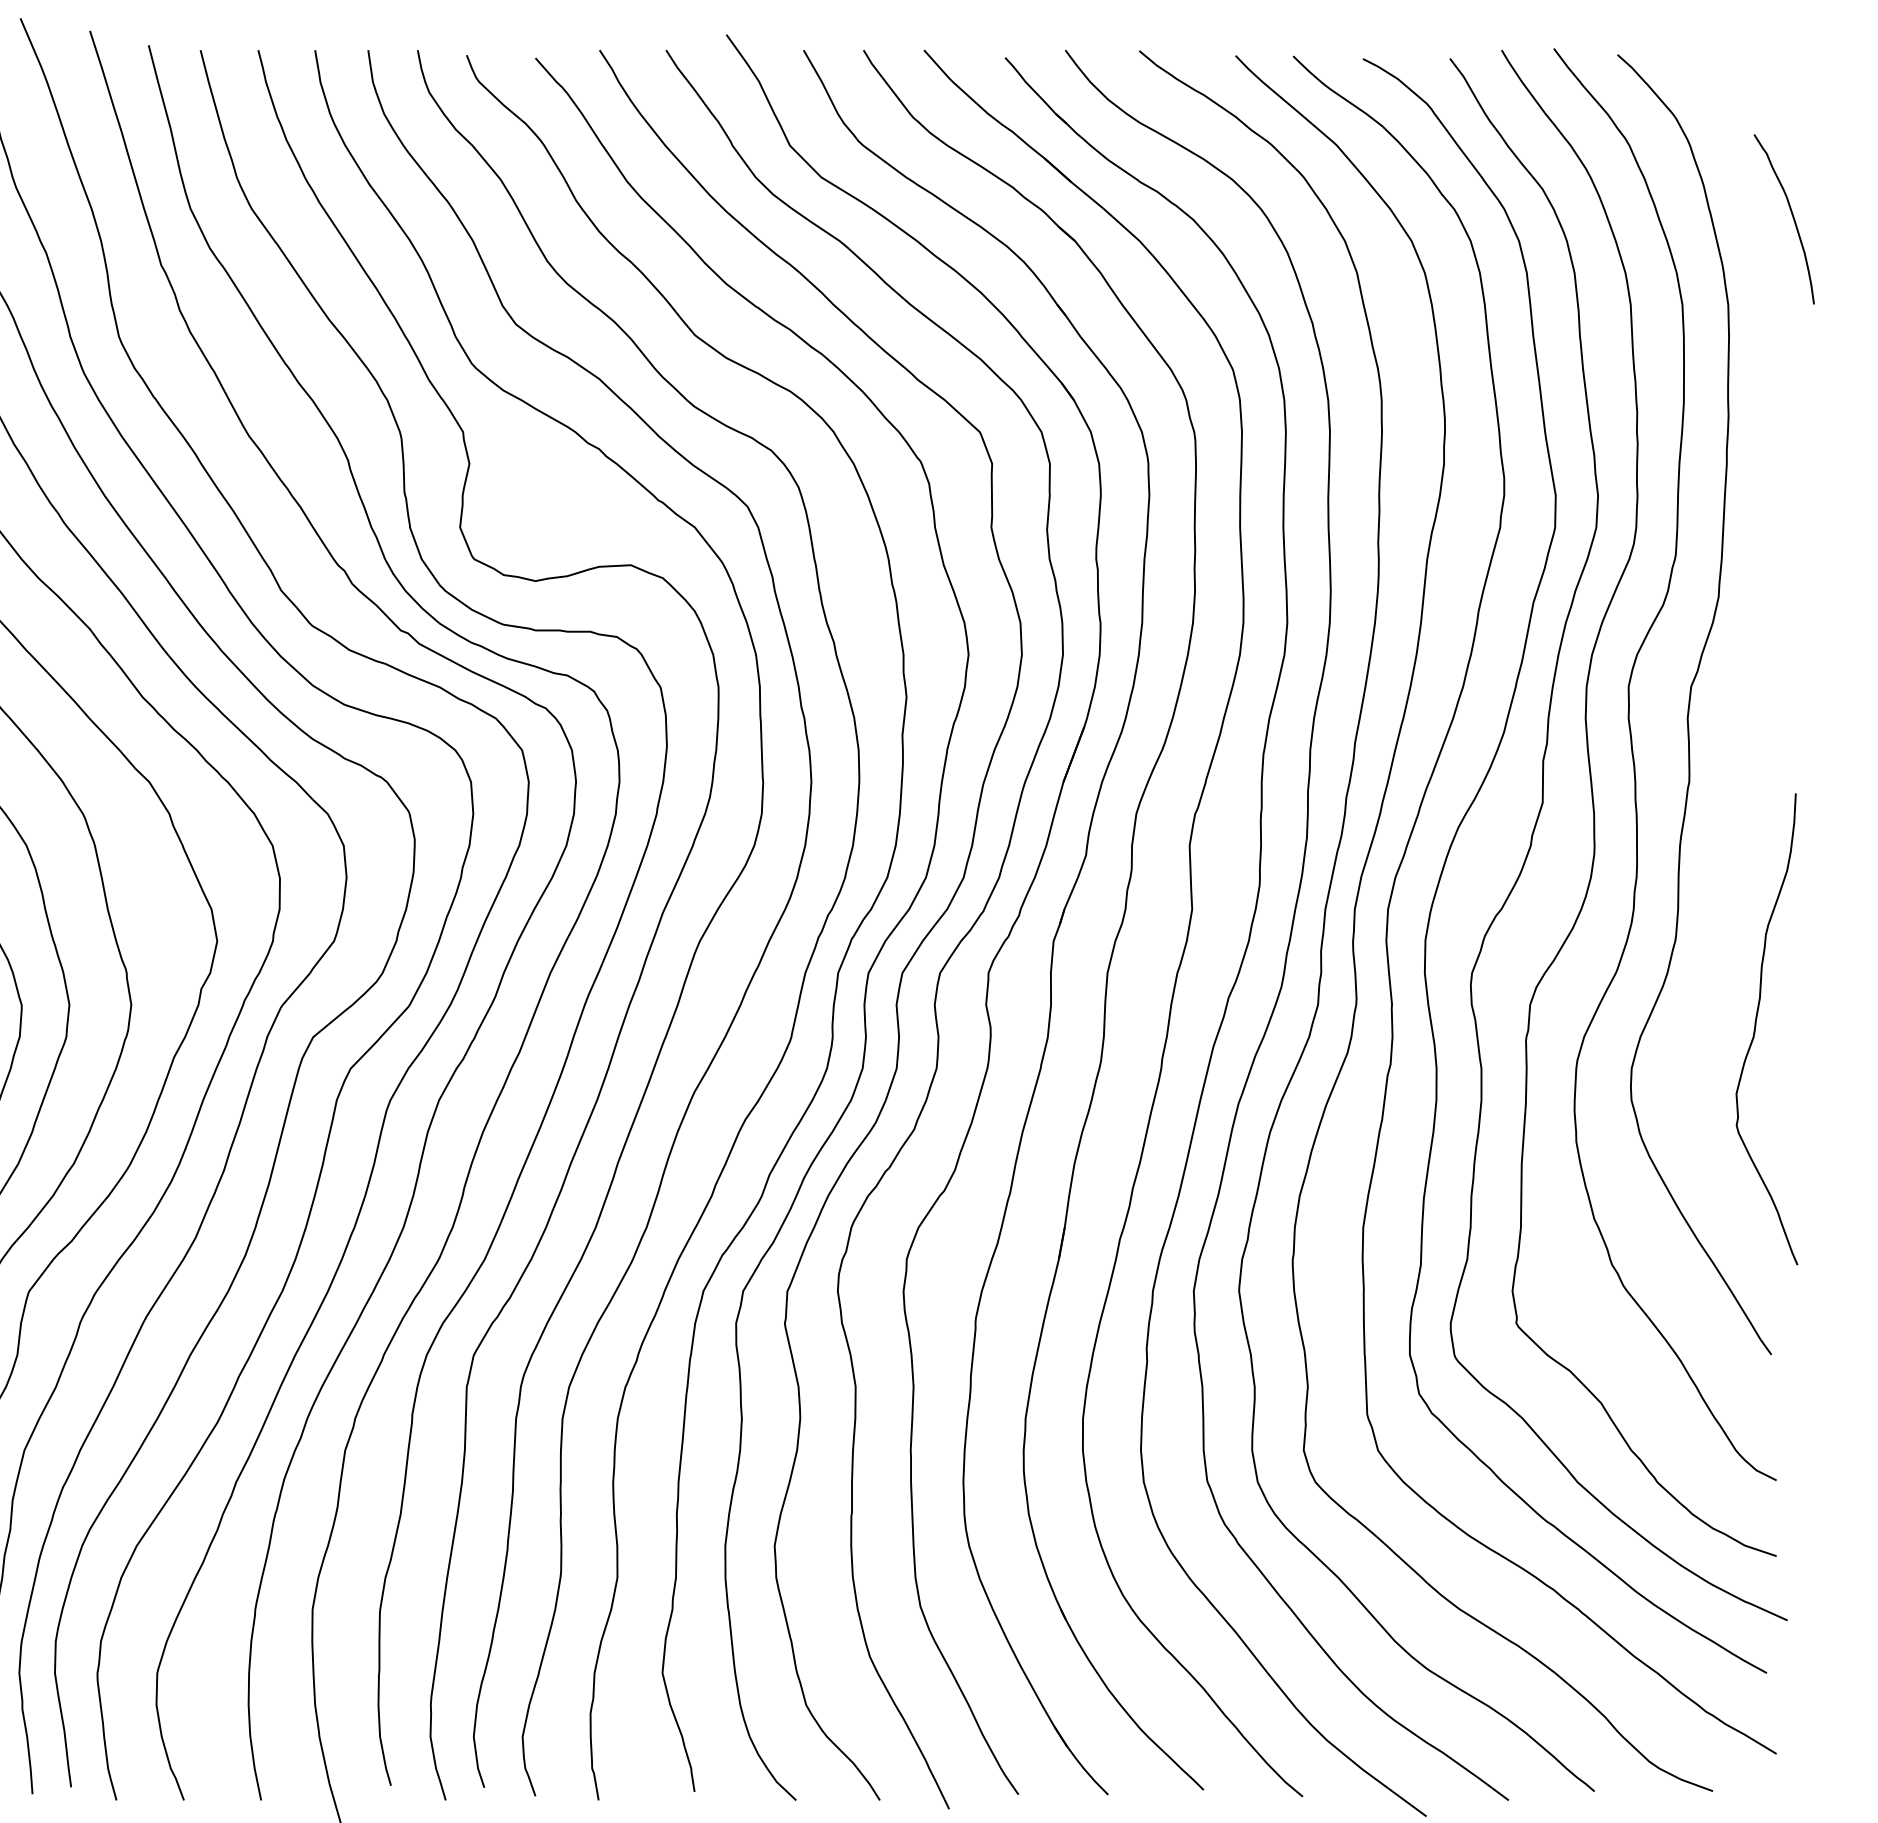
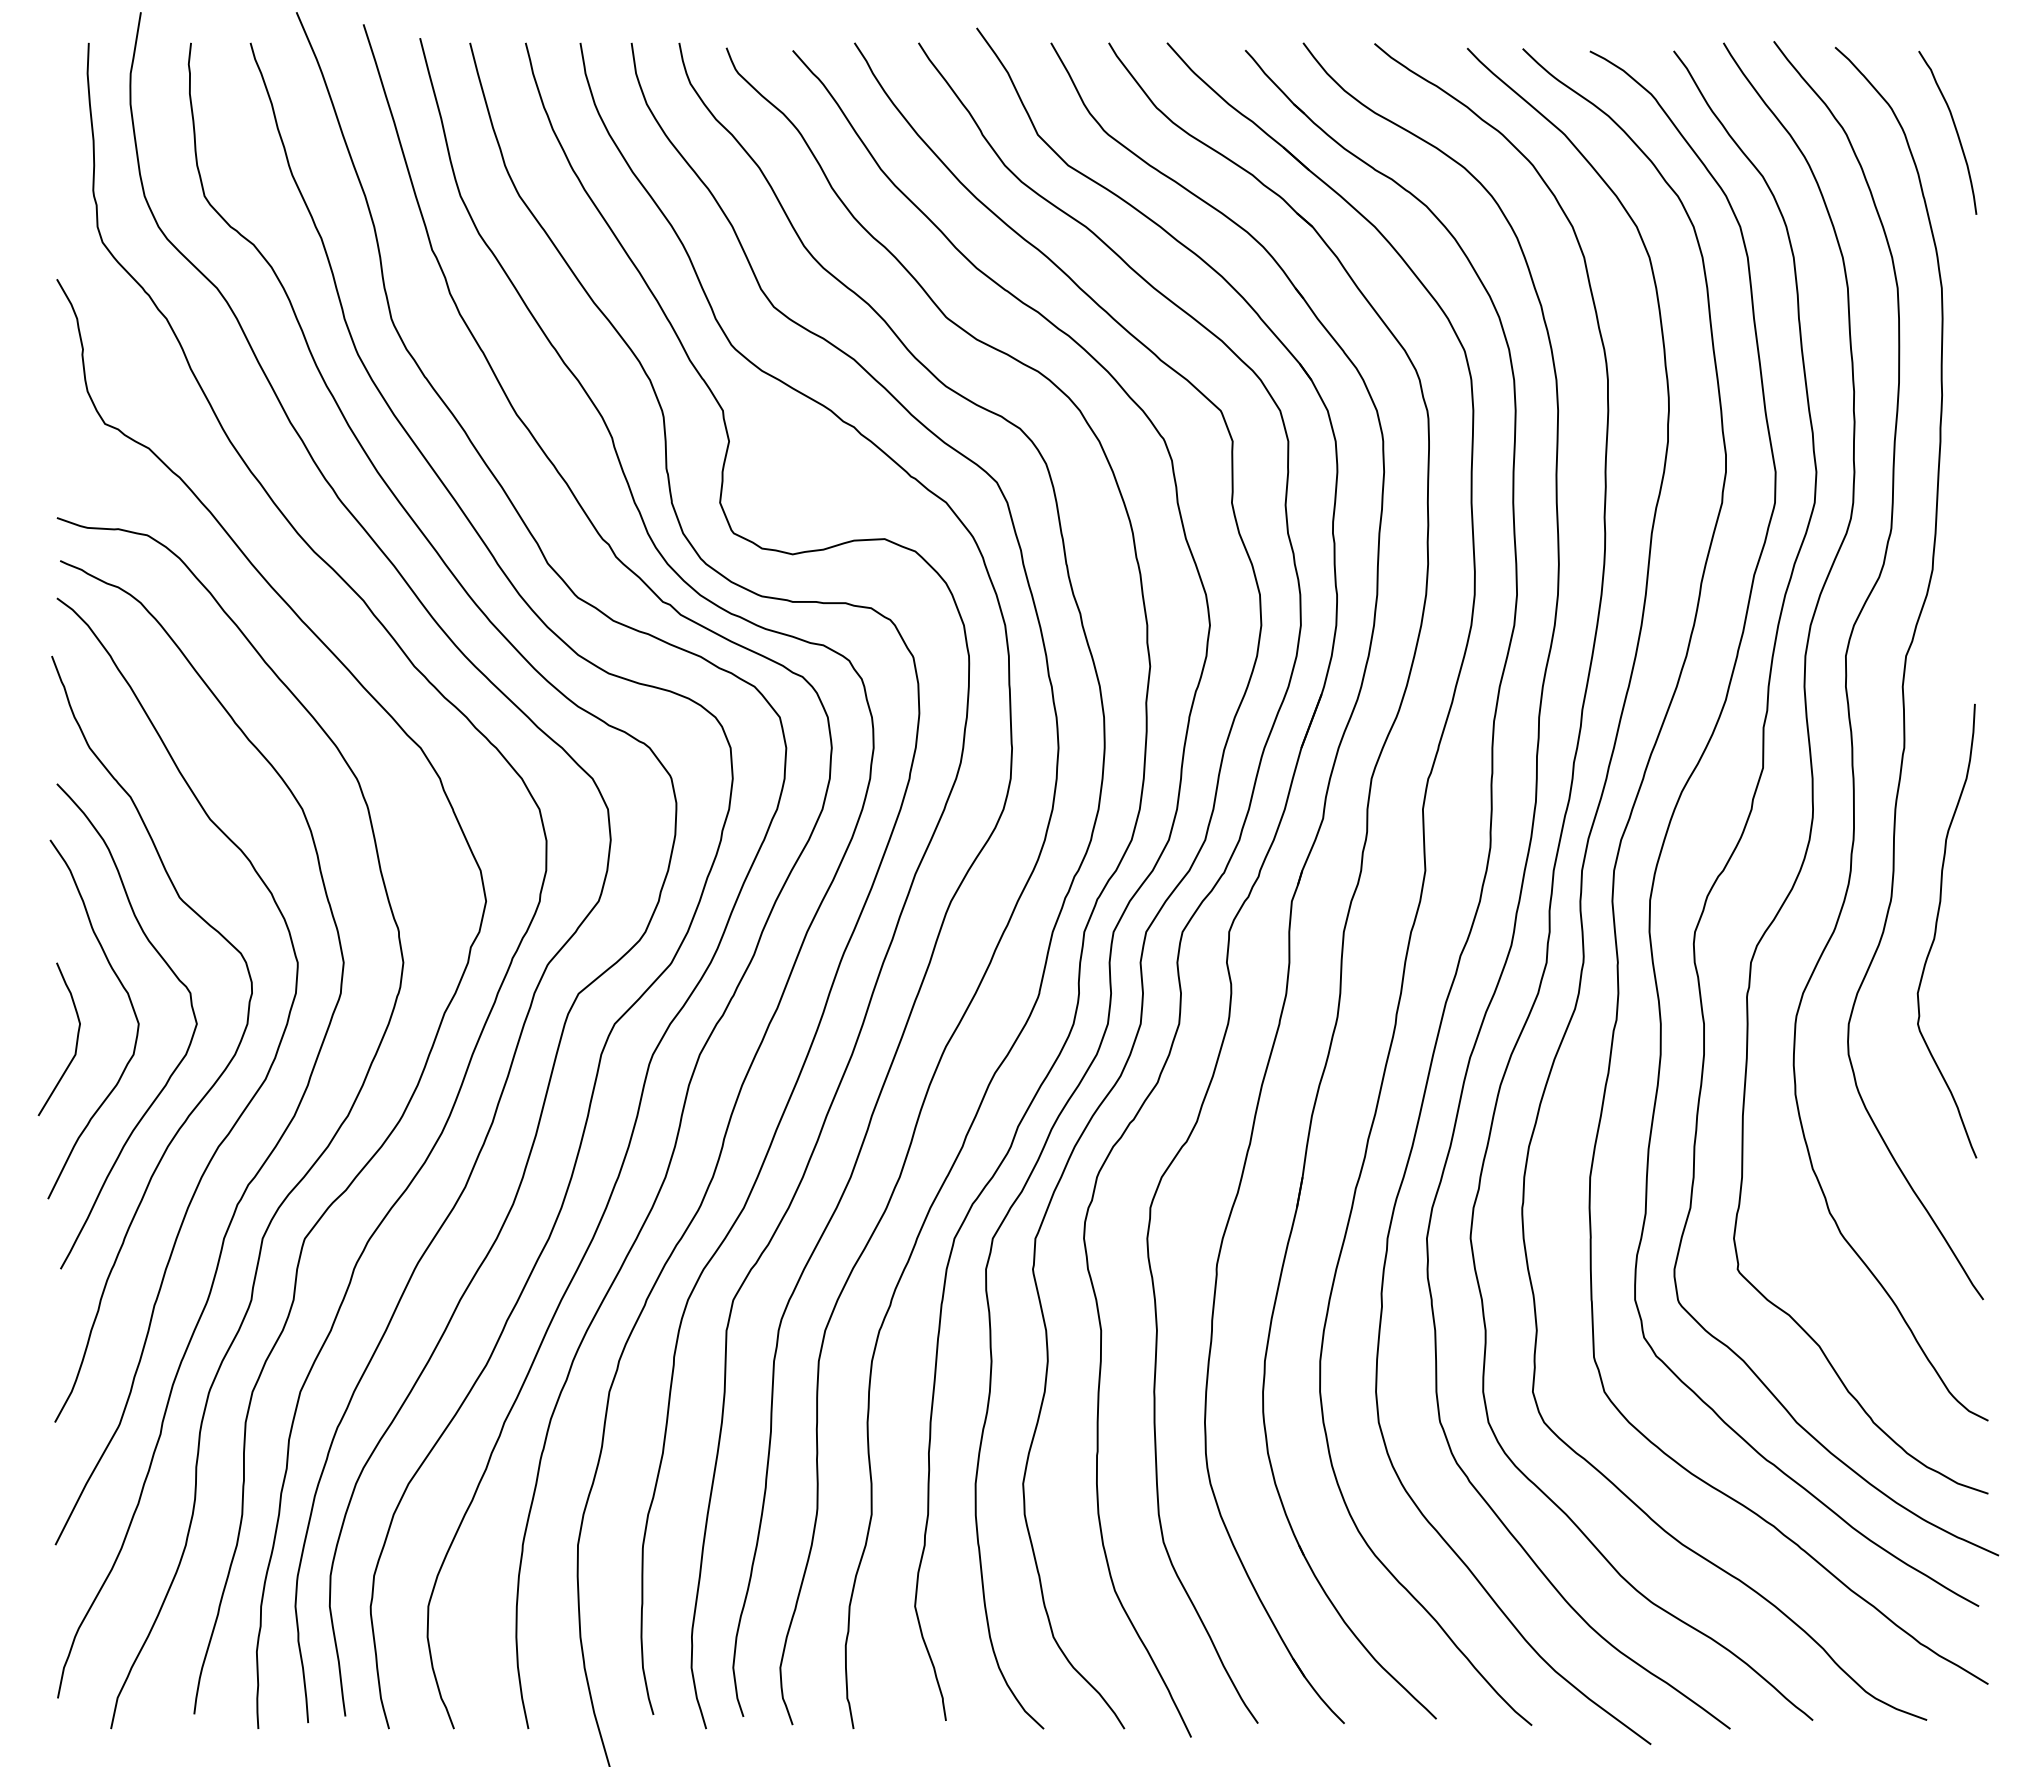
curve: (1791, 214) -> (1954, 128), moved
curve: (1755, 1028) -> (1936, 930), moved

